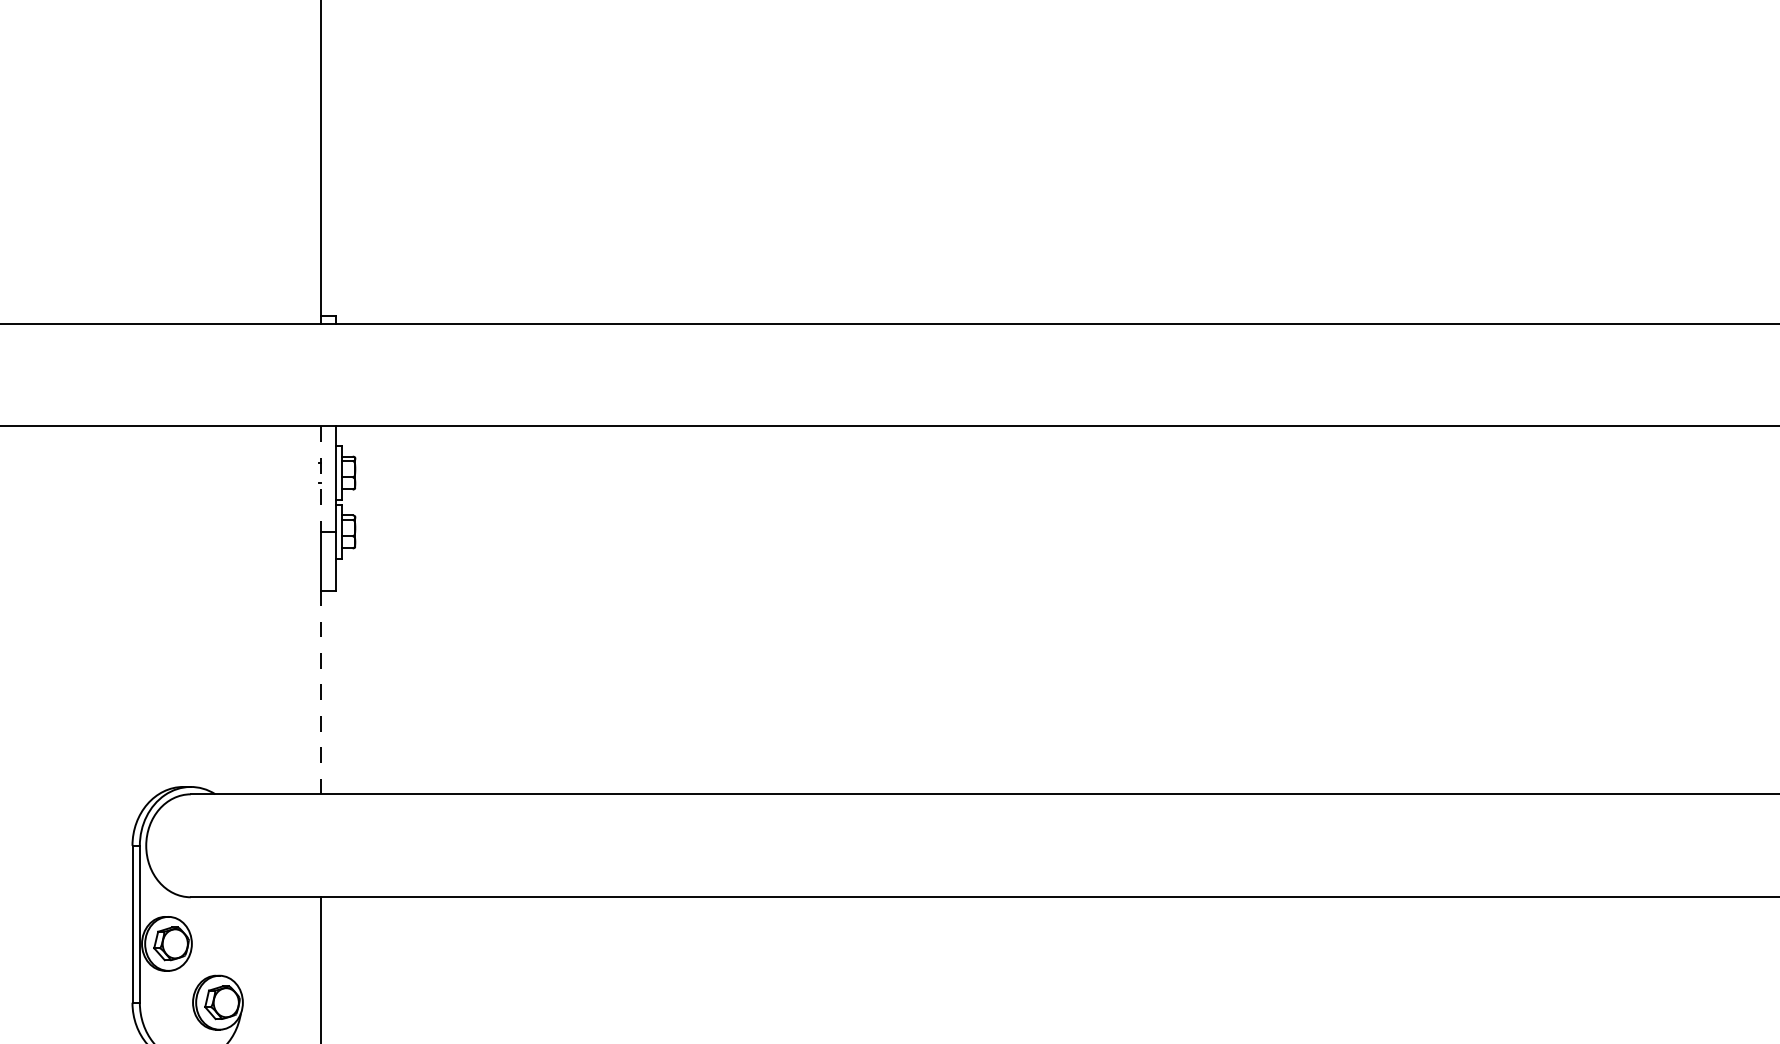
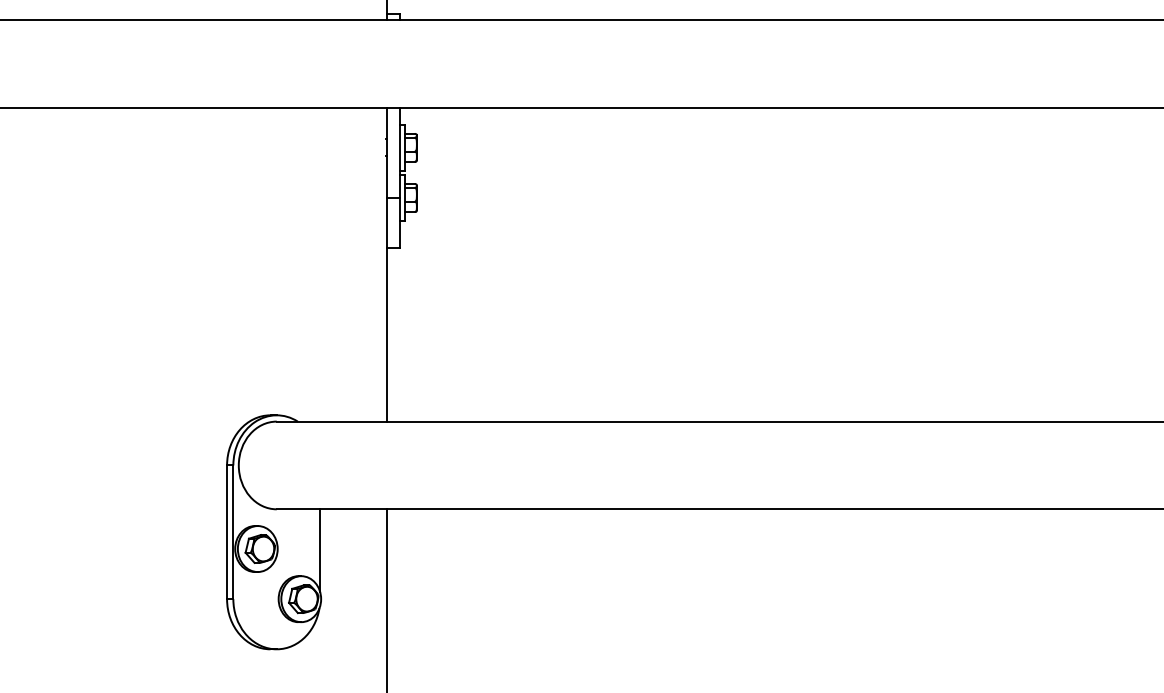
line: (320, 479) -> (387, 153), dashed -> solid
line: (320, 692) -> (387, 334), dashed -> solid
line: (241, 945) -> (319, 550), added

